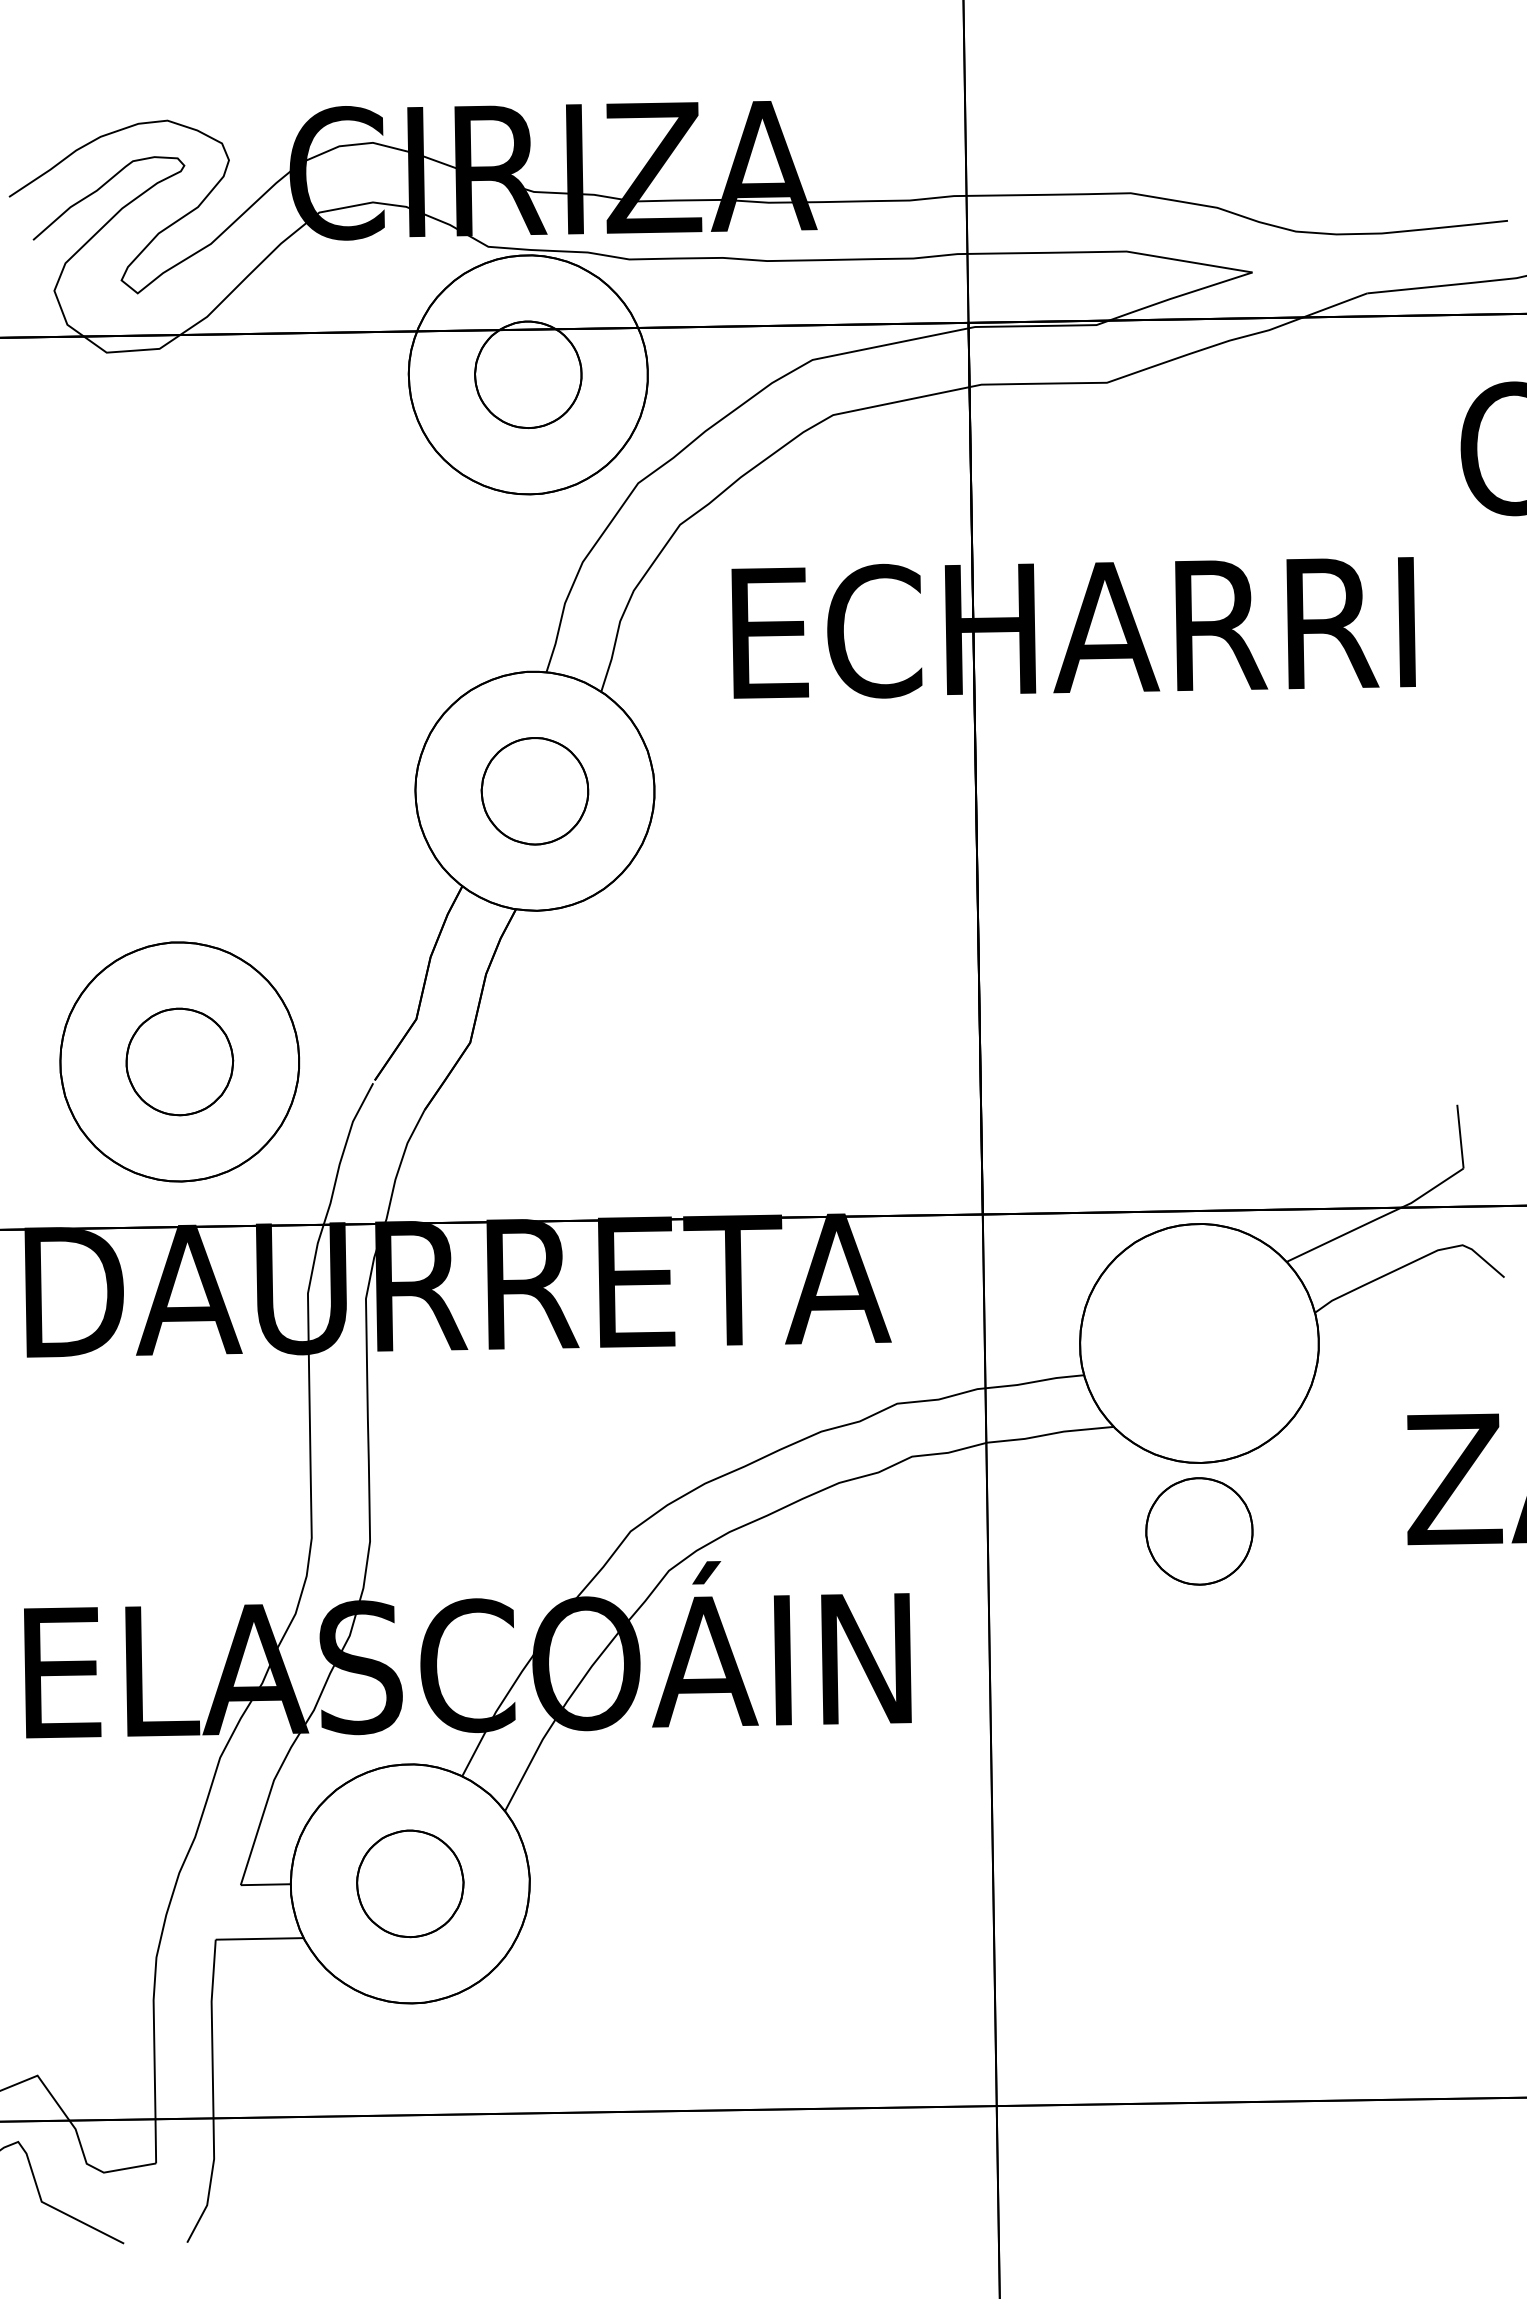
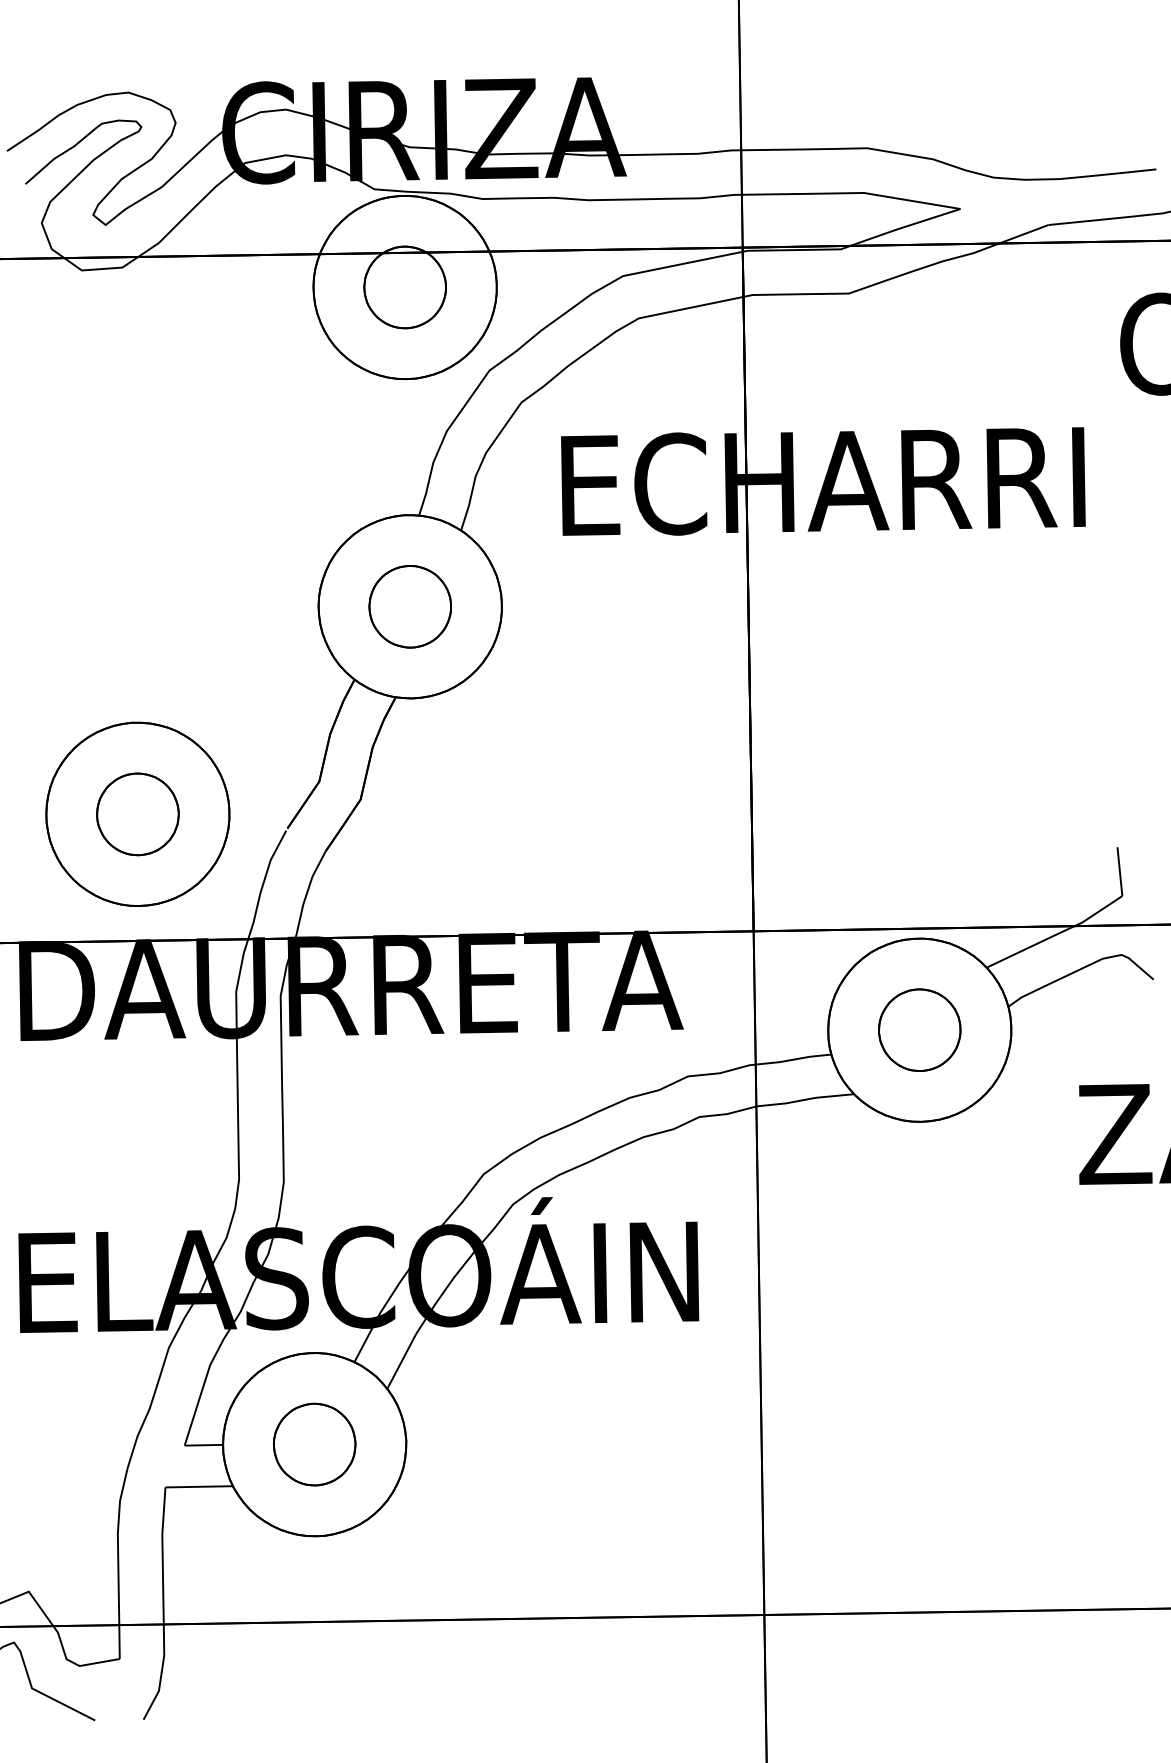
part: (1199, 1531) -> (919, 1030), moved

